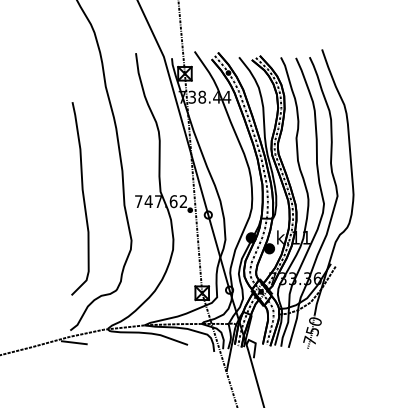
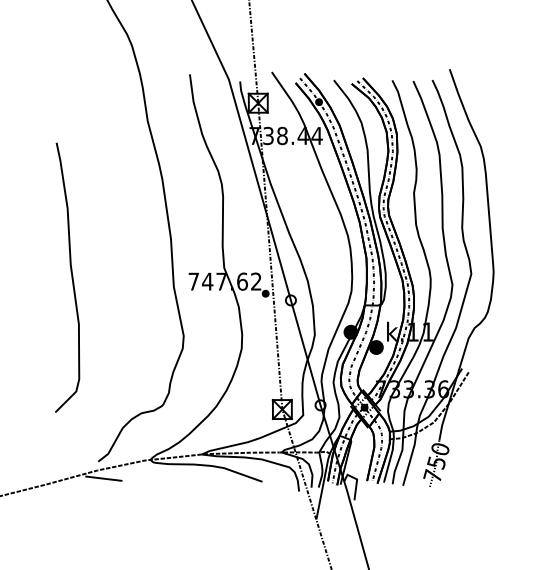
curve: (82, 197) -> (70, 275), moved

